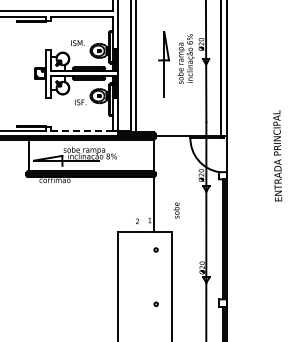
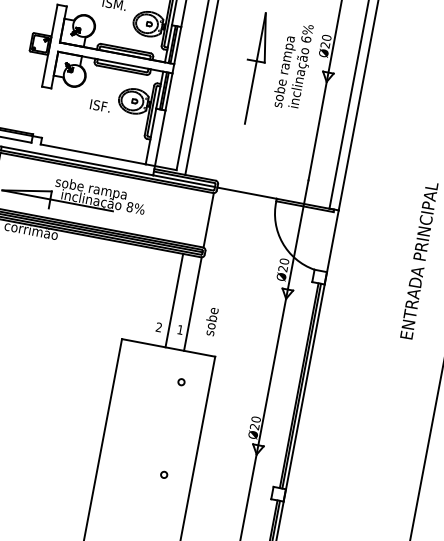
line: (81, 130) -> (92, 154), dashed -> solid
line: (143, 204) -> (174, 300), added
text: (176, 210) -> (211, 321), moved

